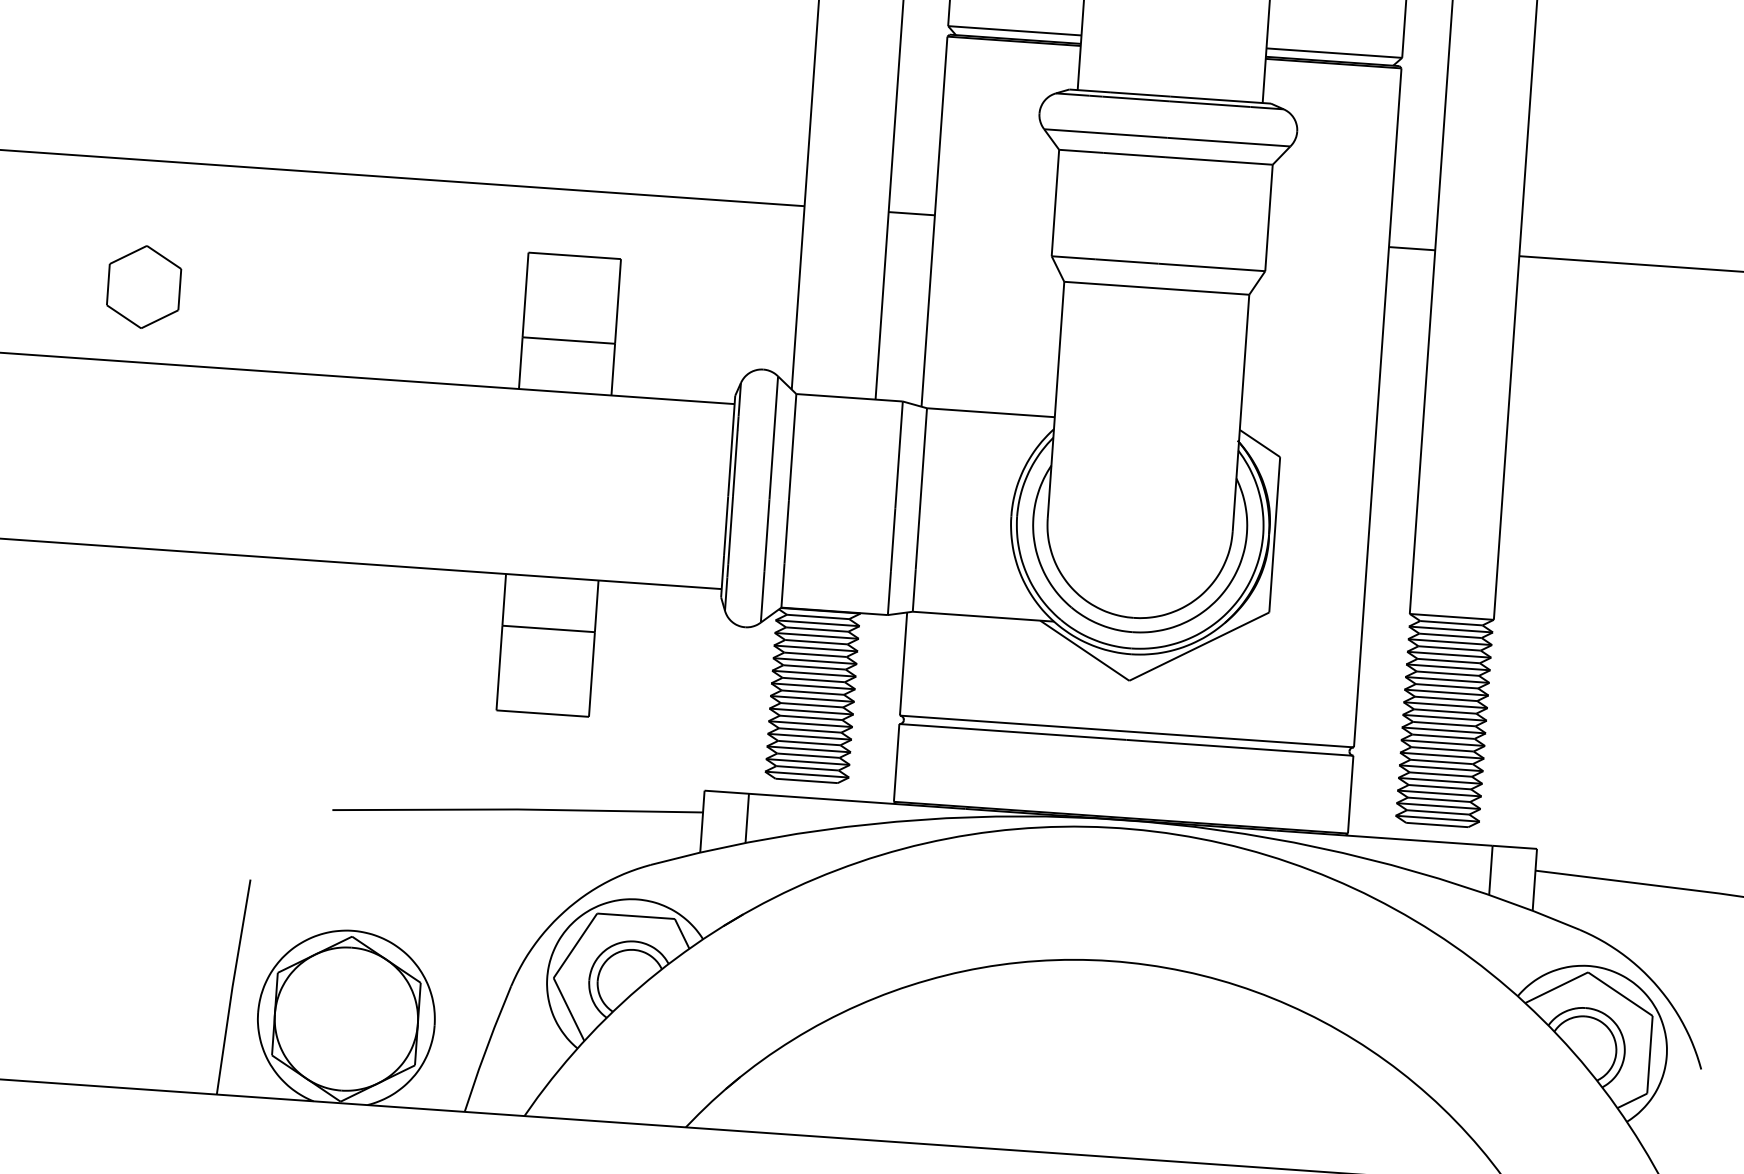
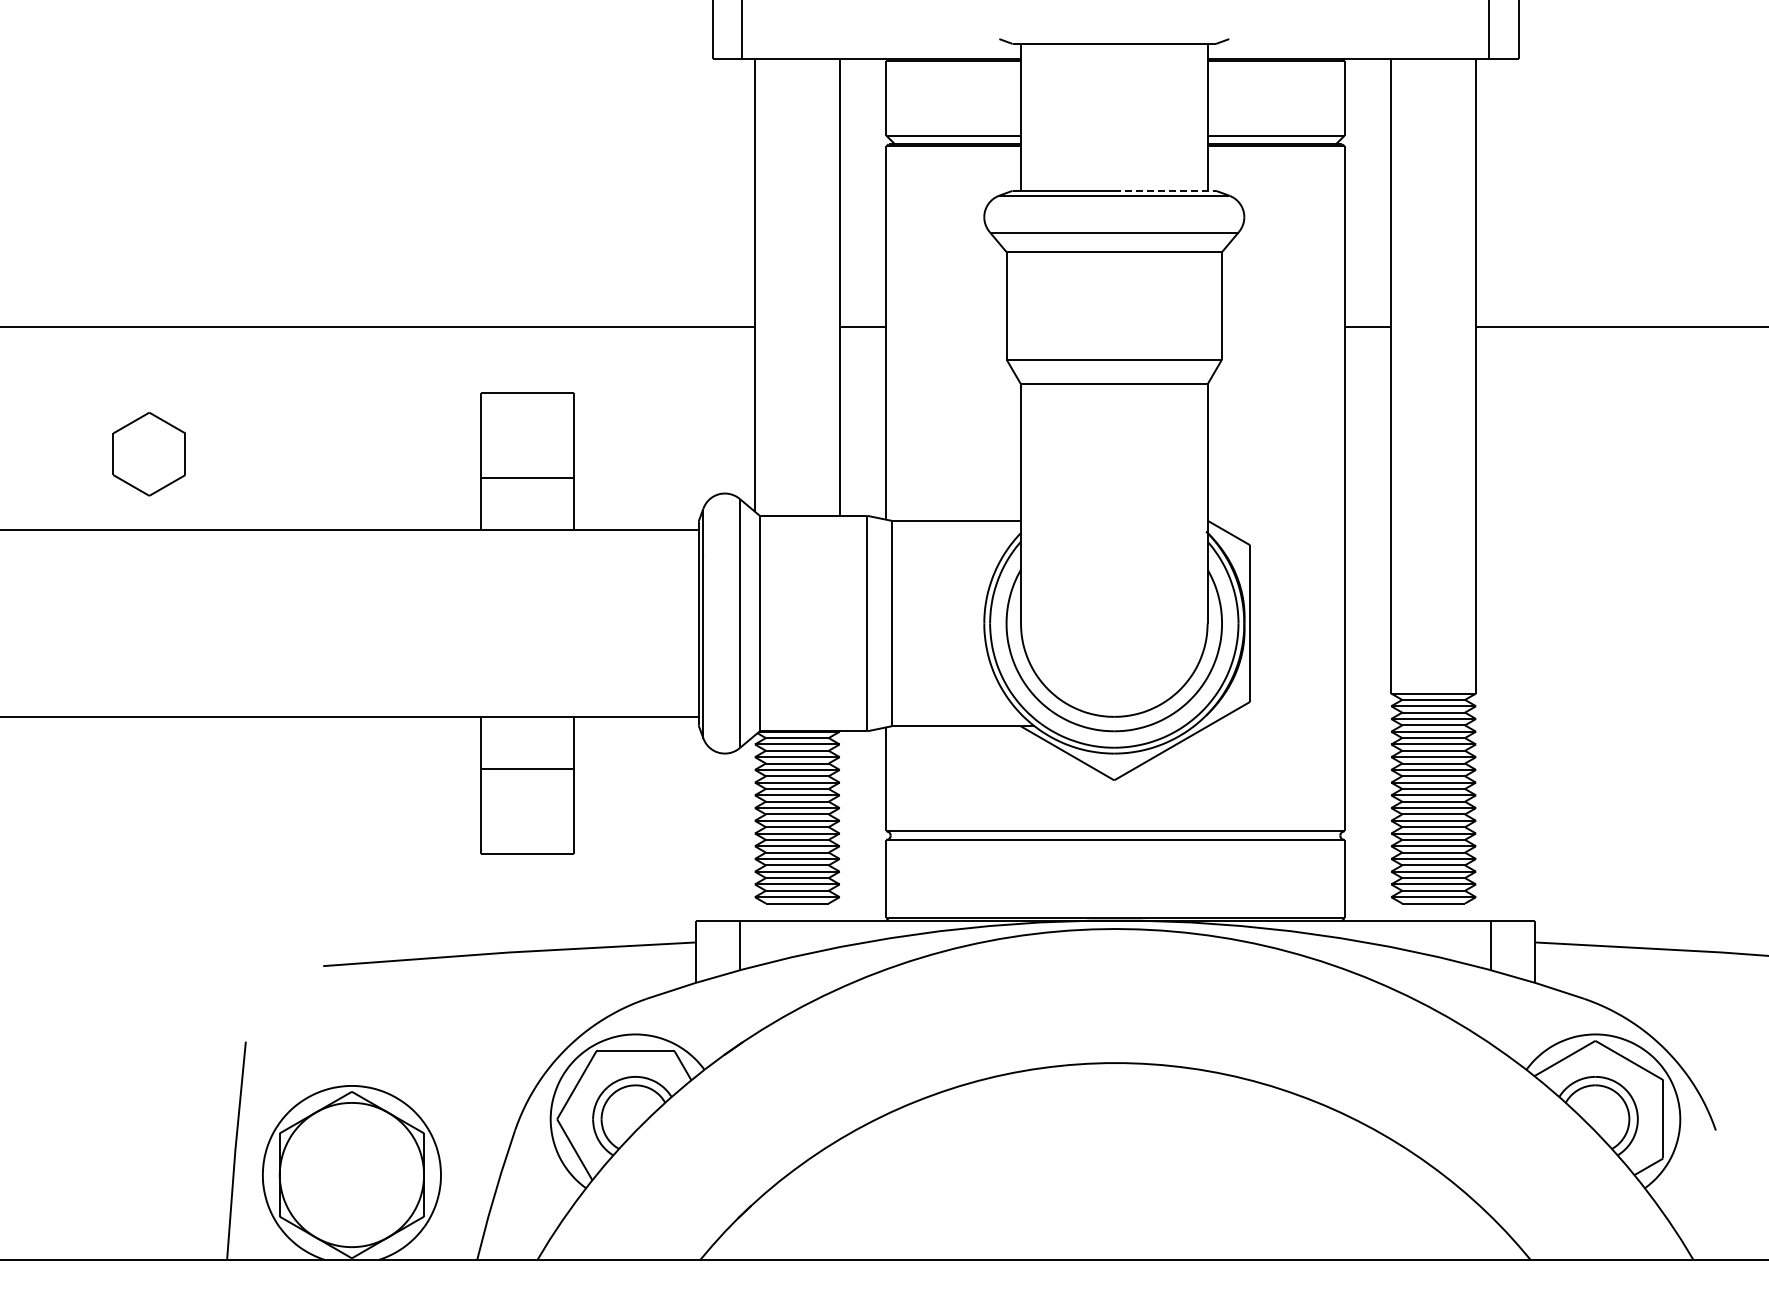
line: (1220, 99) -> (1165, 190), solid -> dashed
part: (143, 287) -> (148, 454), moved

